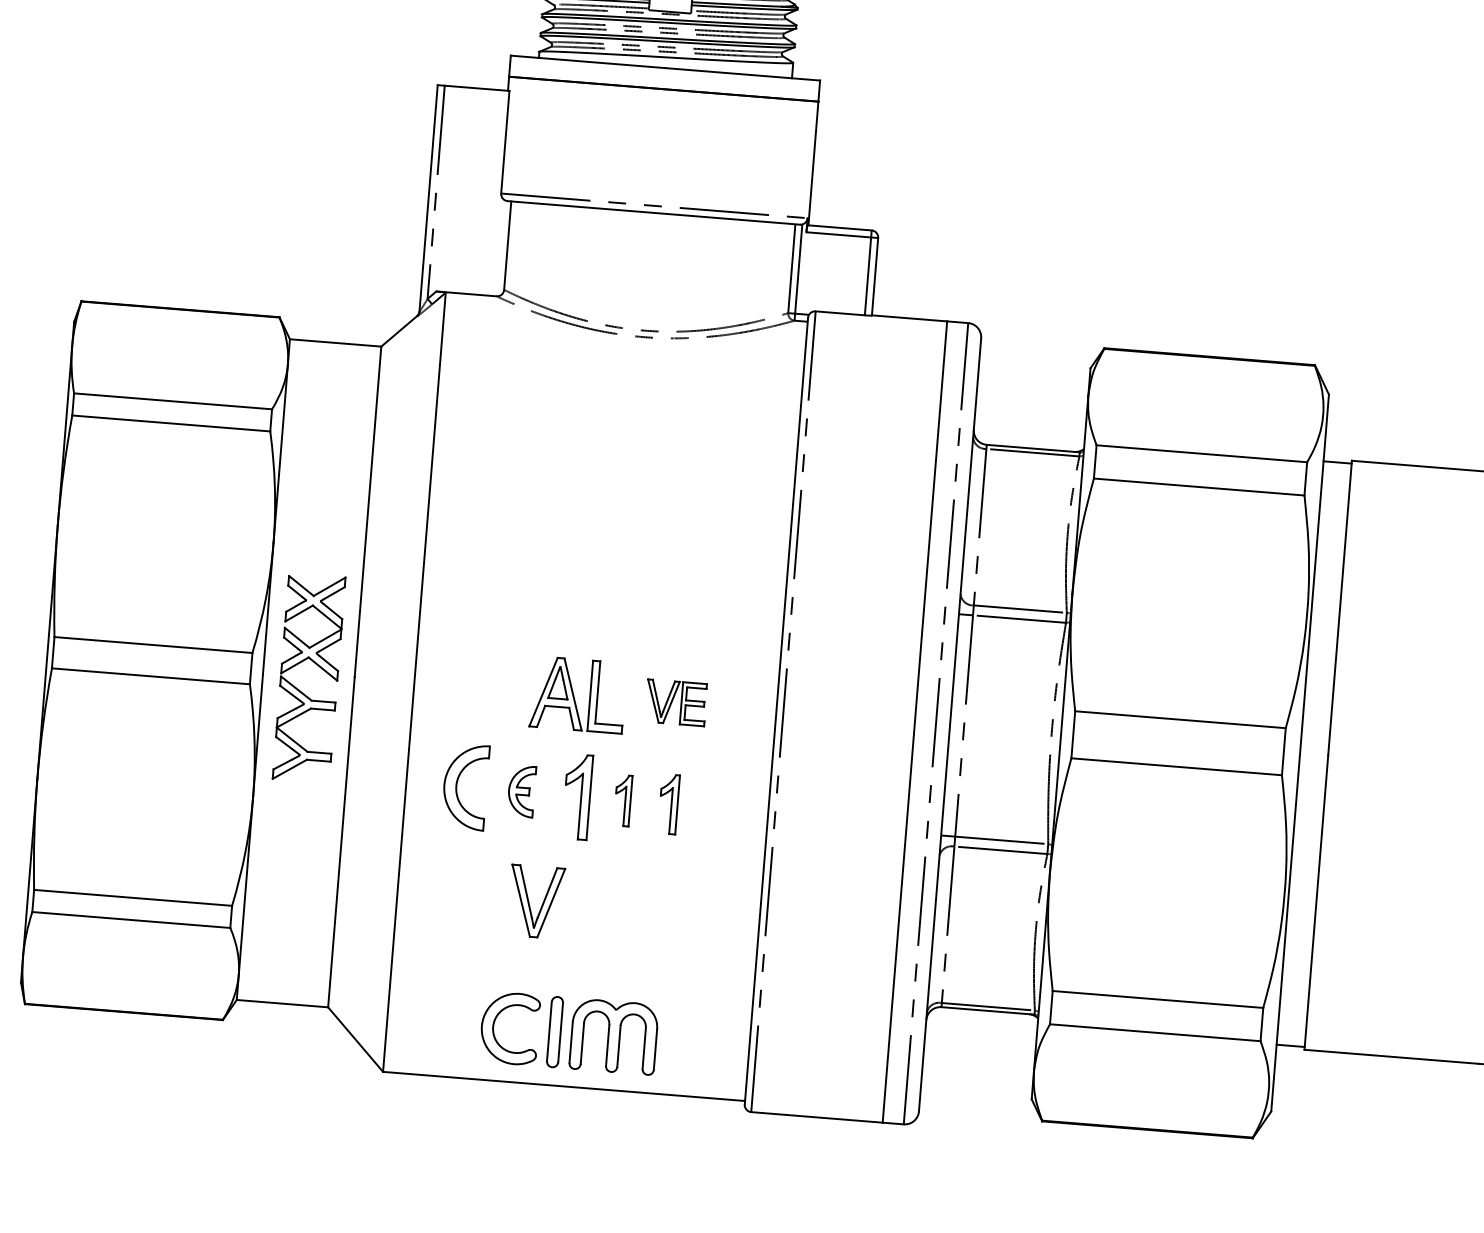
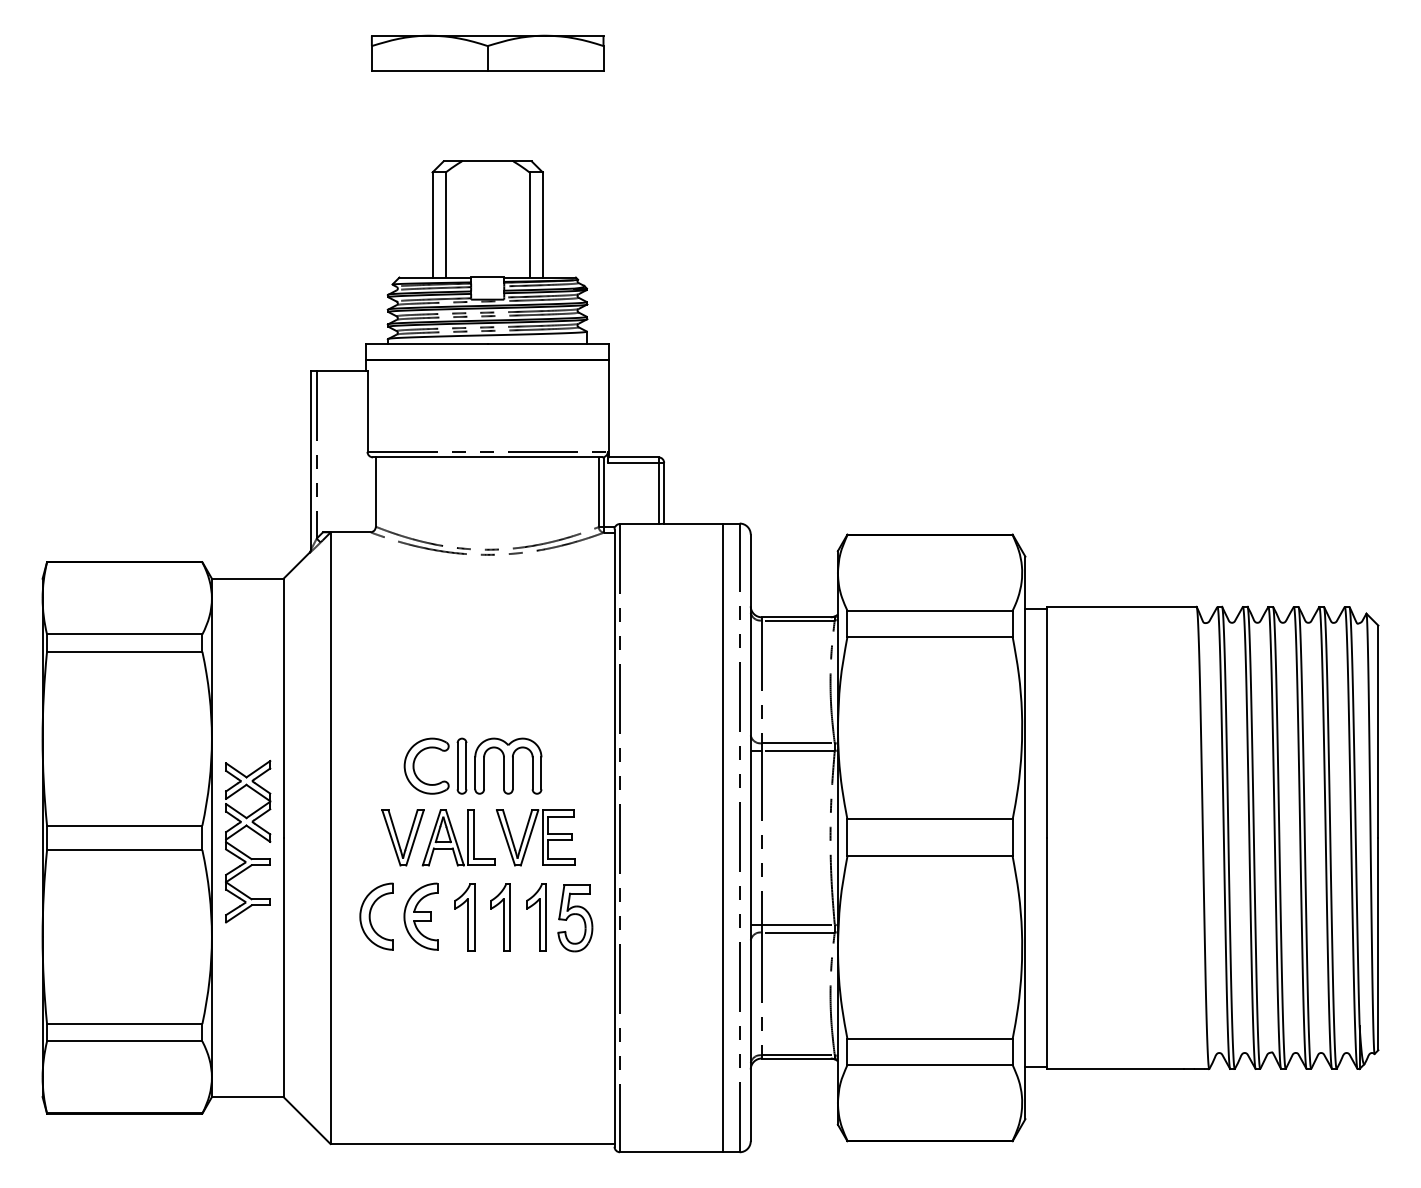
part: (675, 702) -> (535, 837), size x1.67
part: (521, 791) -> (420, 916), size x1.67
part: (622, 800) -> (500, 917), size x1.67
part: (668, 804) -> (536, 917), size x1.43
part: (718, 809) -> (575, 918), added
part: (535, 901) -> (402, 837), moved
part: (568, 1032) -> (472, 765), moved

